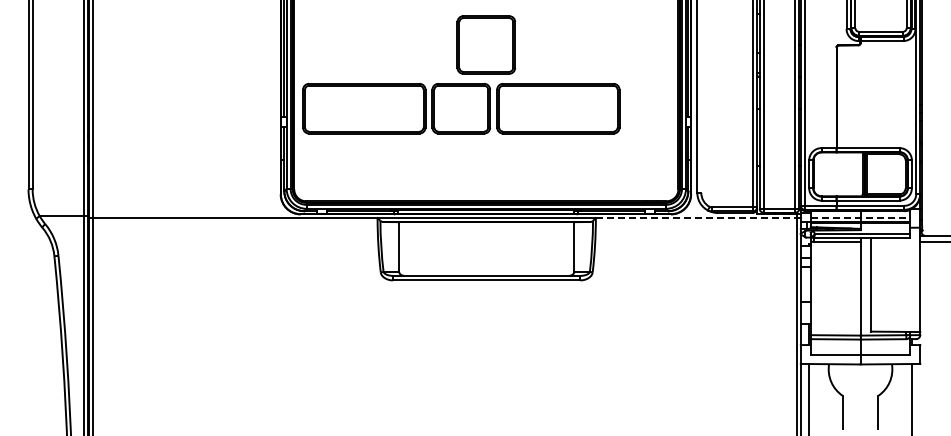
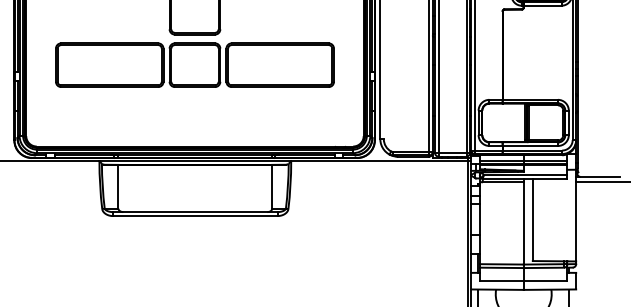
part: (461, 108) -> (195, 65), moved
line: (860, 217) -> (523, 160), dashed -> solid
line: (698, 218) -> (381, 161), dashed -> solid

